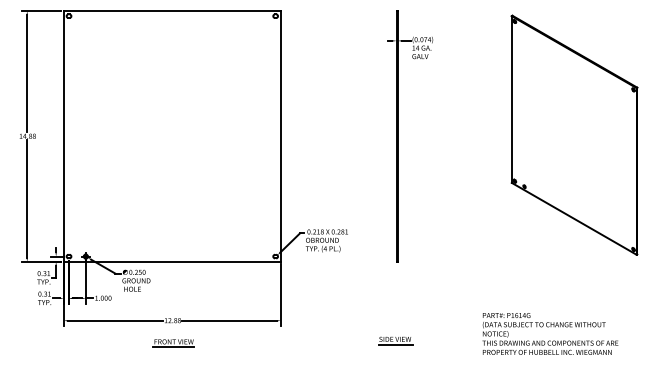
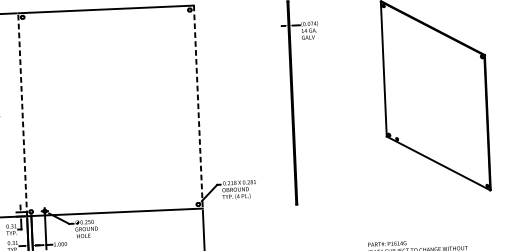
line: (63, 135) -> (22, 114), solid -> dashed
line: (280, 136) -> (198, 107), solid -> dashed

